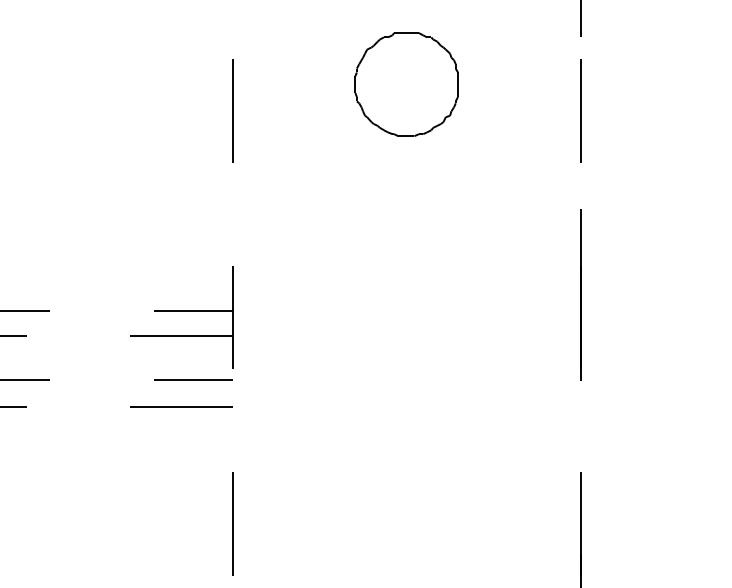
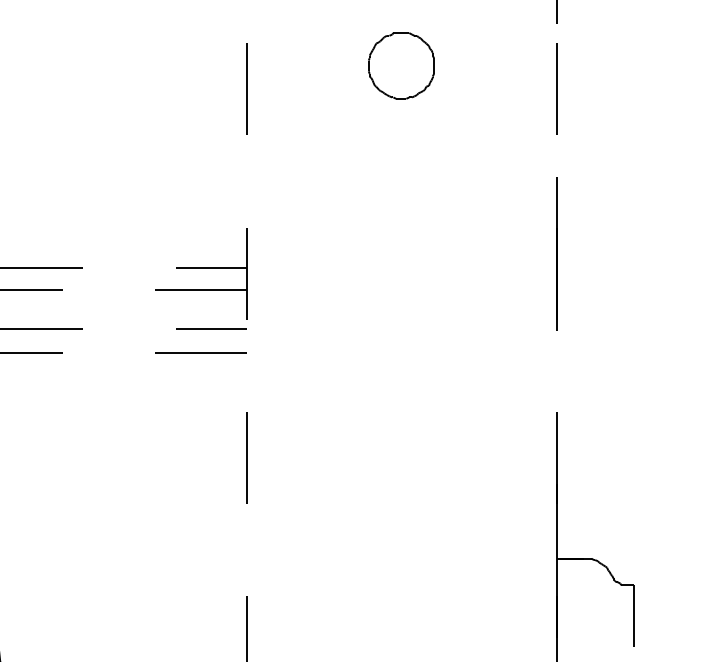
part: (406, 84) -> (401, 65), size x0.71

